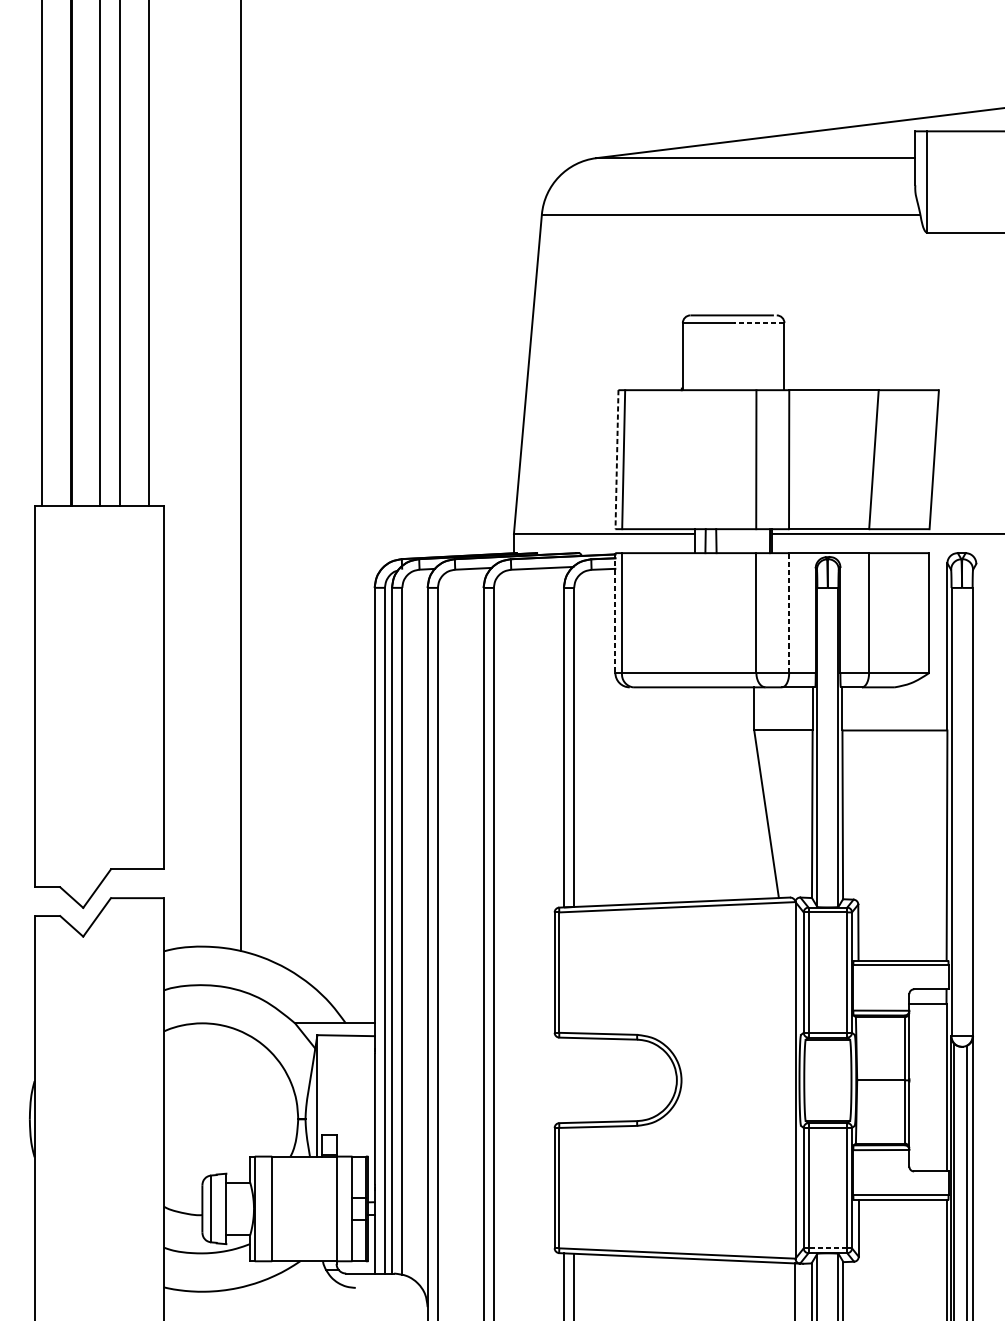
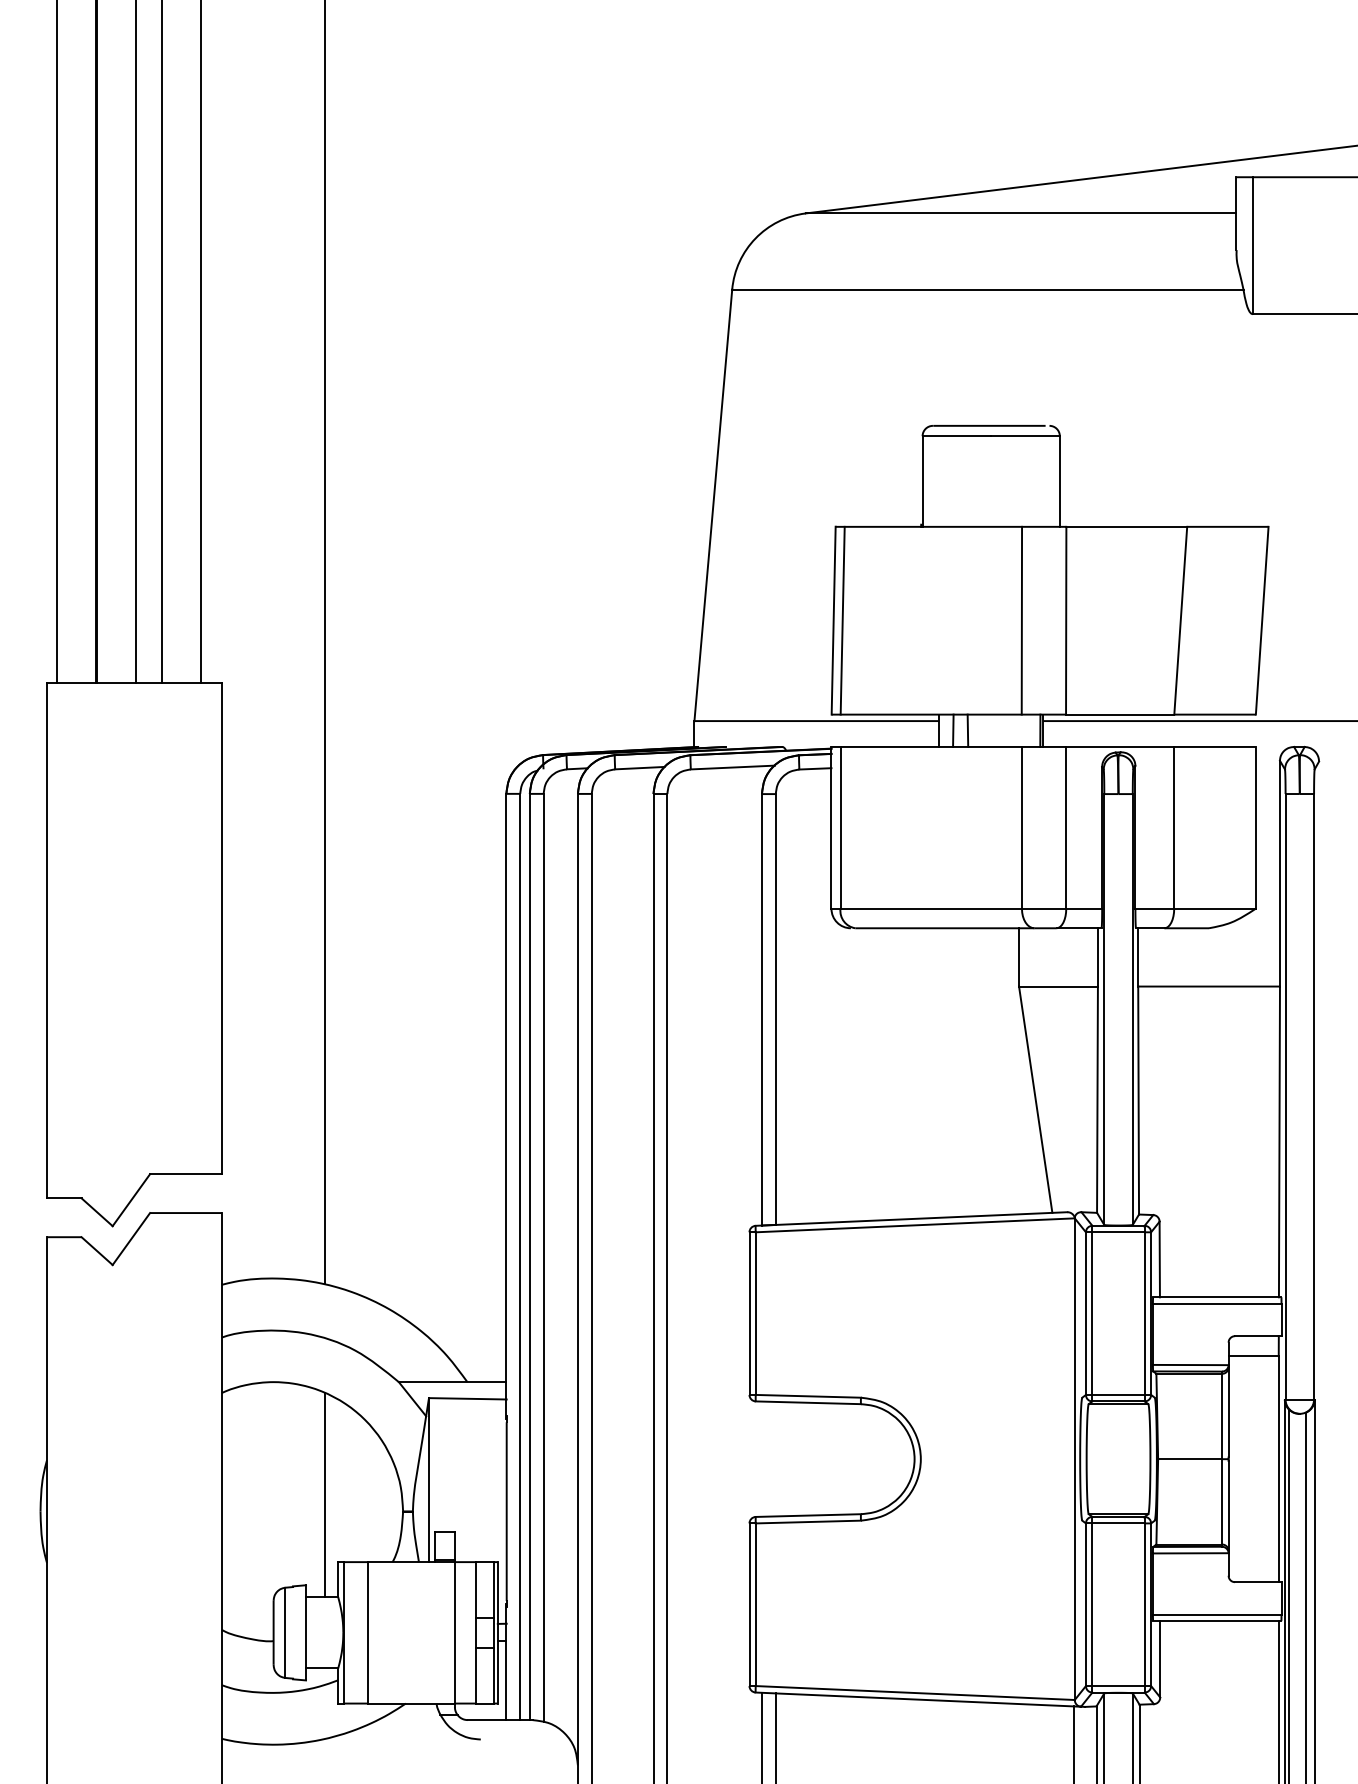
line: (759, 323) -> (1025, 436), dashed -> solid
line: (616, 459) -> (833, 620), dashed -> solid
line: (615, 612) -> (831, 827), dashed -> solid
line: (789, 612) -> (1066, 827), dashed -> solid
line: (240, 1107) -> (325, 1495), added
line: (827, 1248) -> (1118, 1686), dashed -> solid

